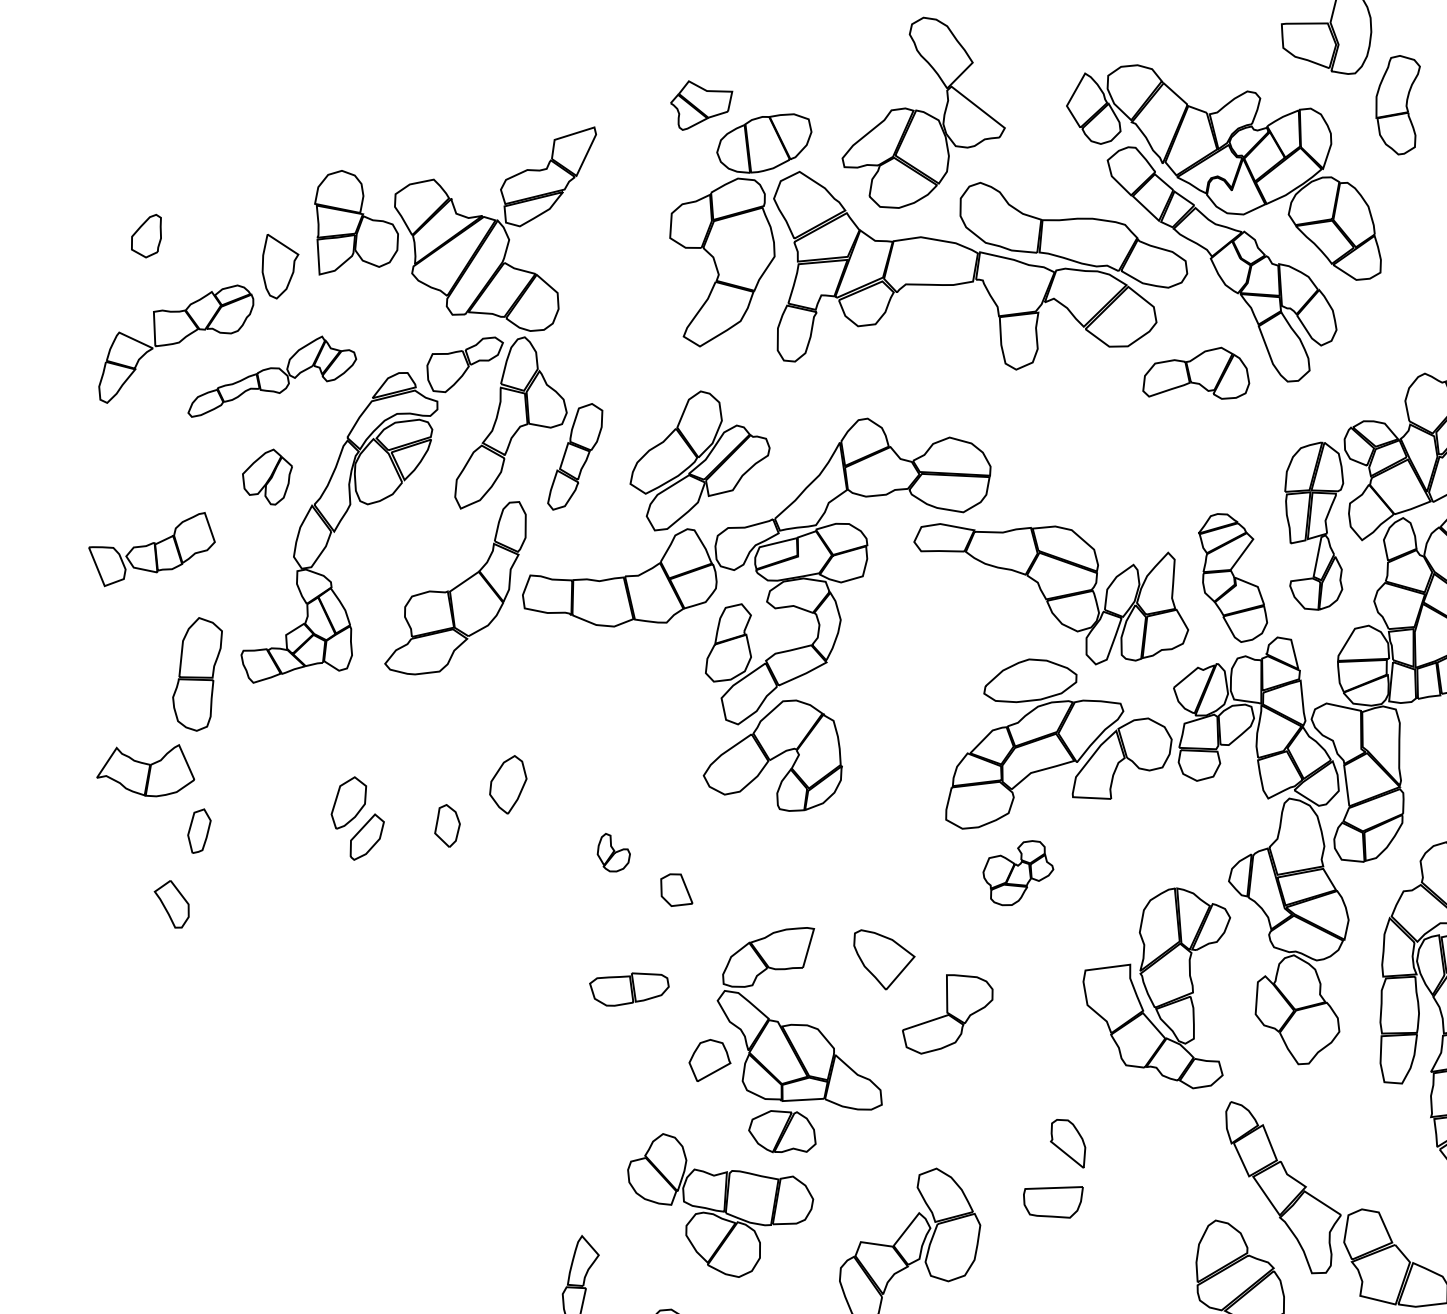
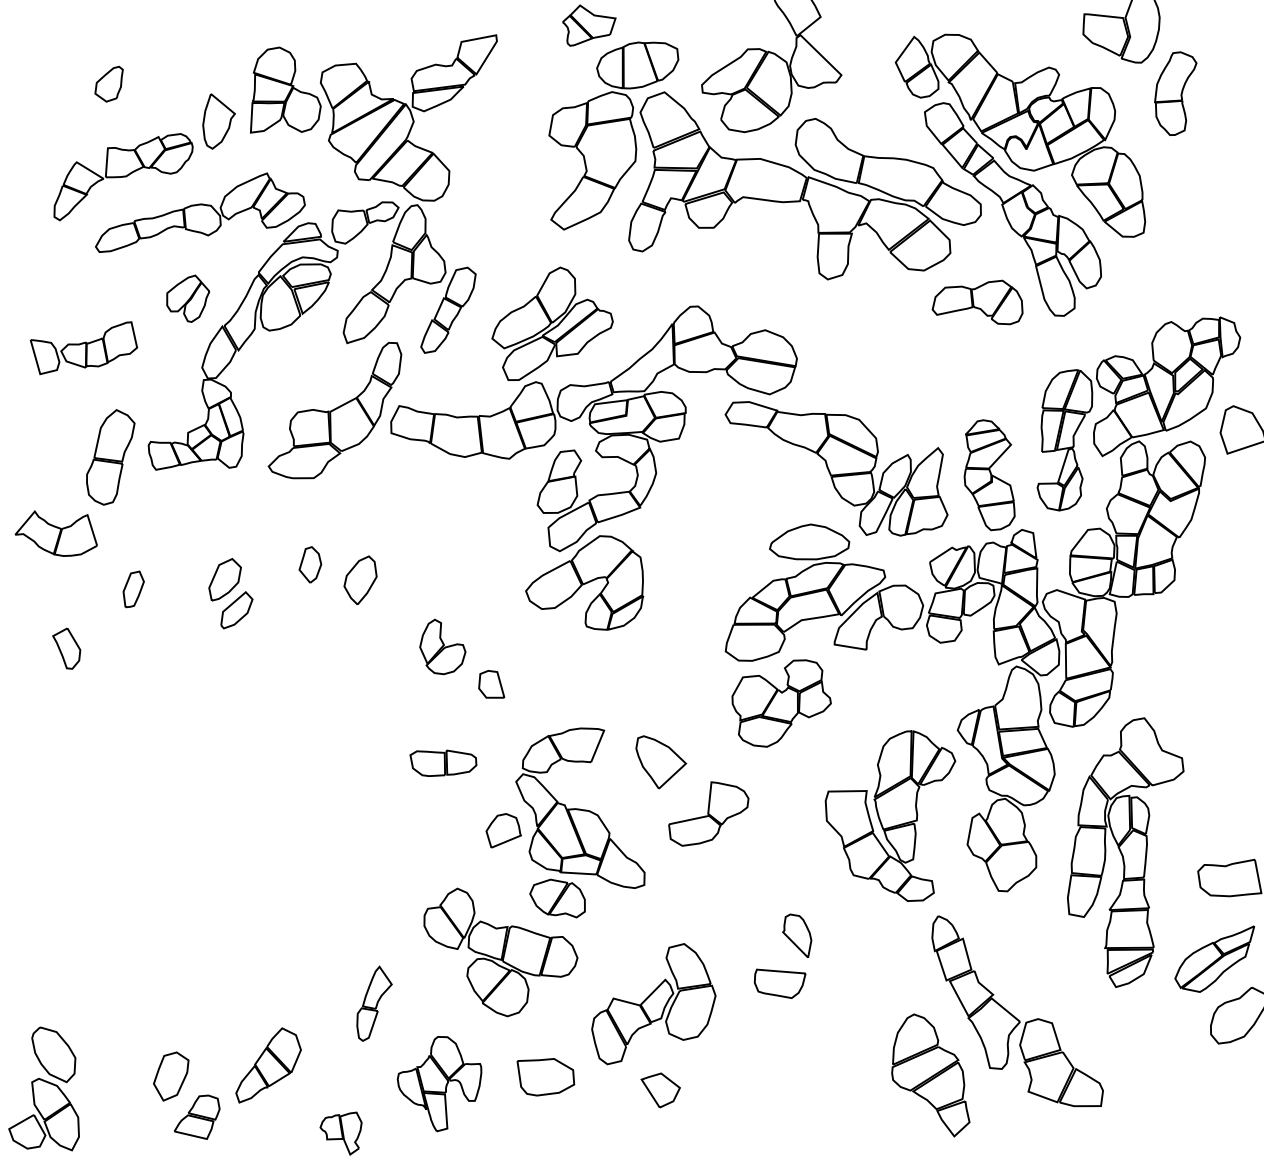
part: (271, 374) -> (200, 212), size x1.43
part: (447, 825) -> (310, 564), moved
part: (199, 831) -> (133, 589), moved
part: (613, 851) -> (442, 646), size x1.67
part: (1018, 873) -> (781, 703), size x1.67

